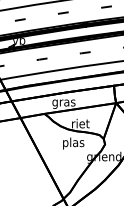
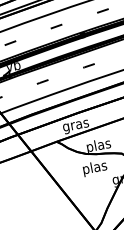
text: (80, 123) -> (98, 144), riet -> plas

